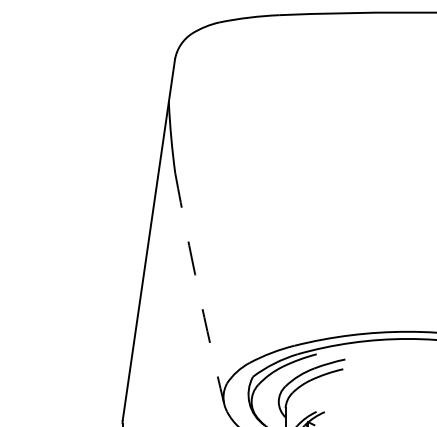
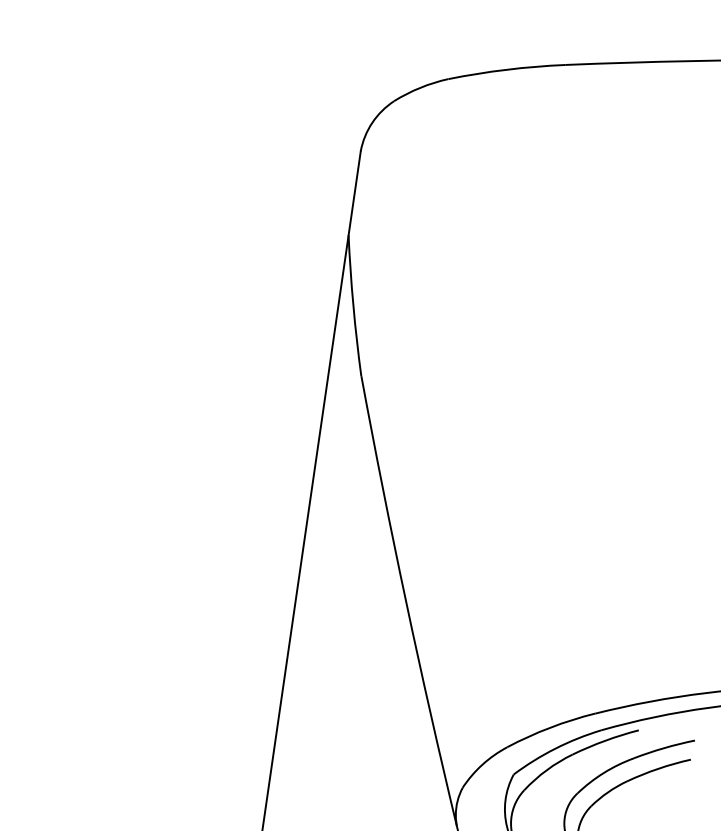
arc: (198, 288) -> (406, 601), dashed -> solid

